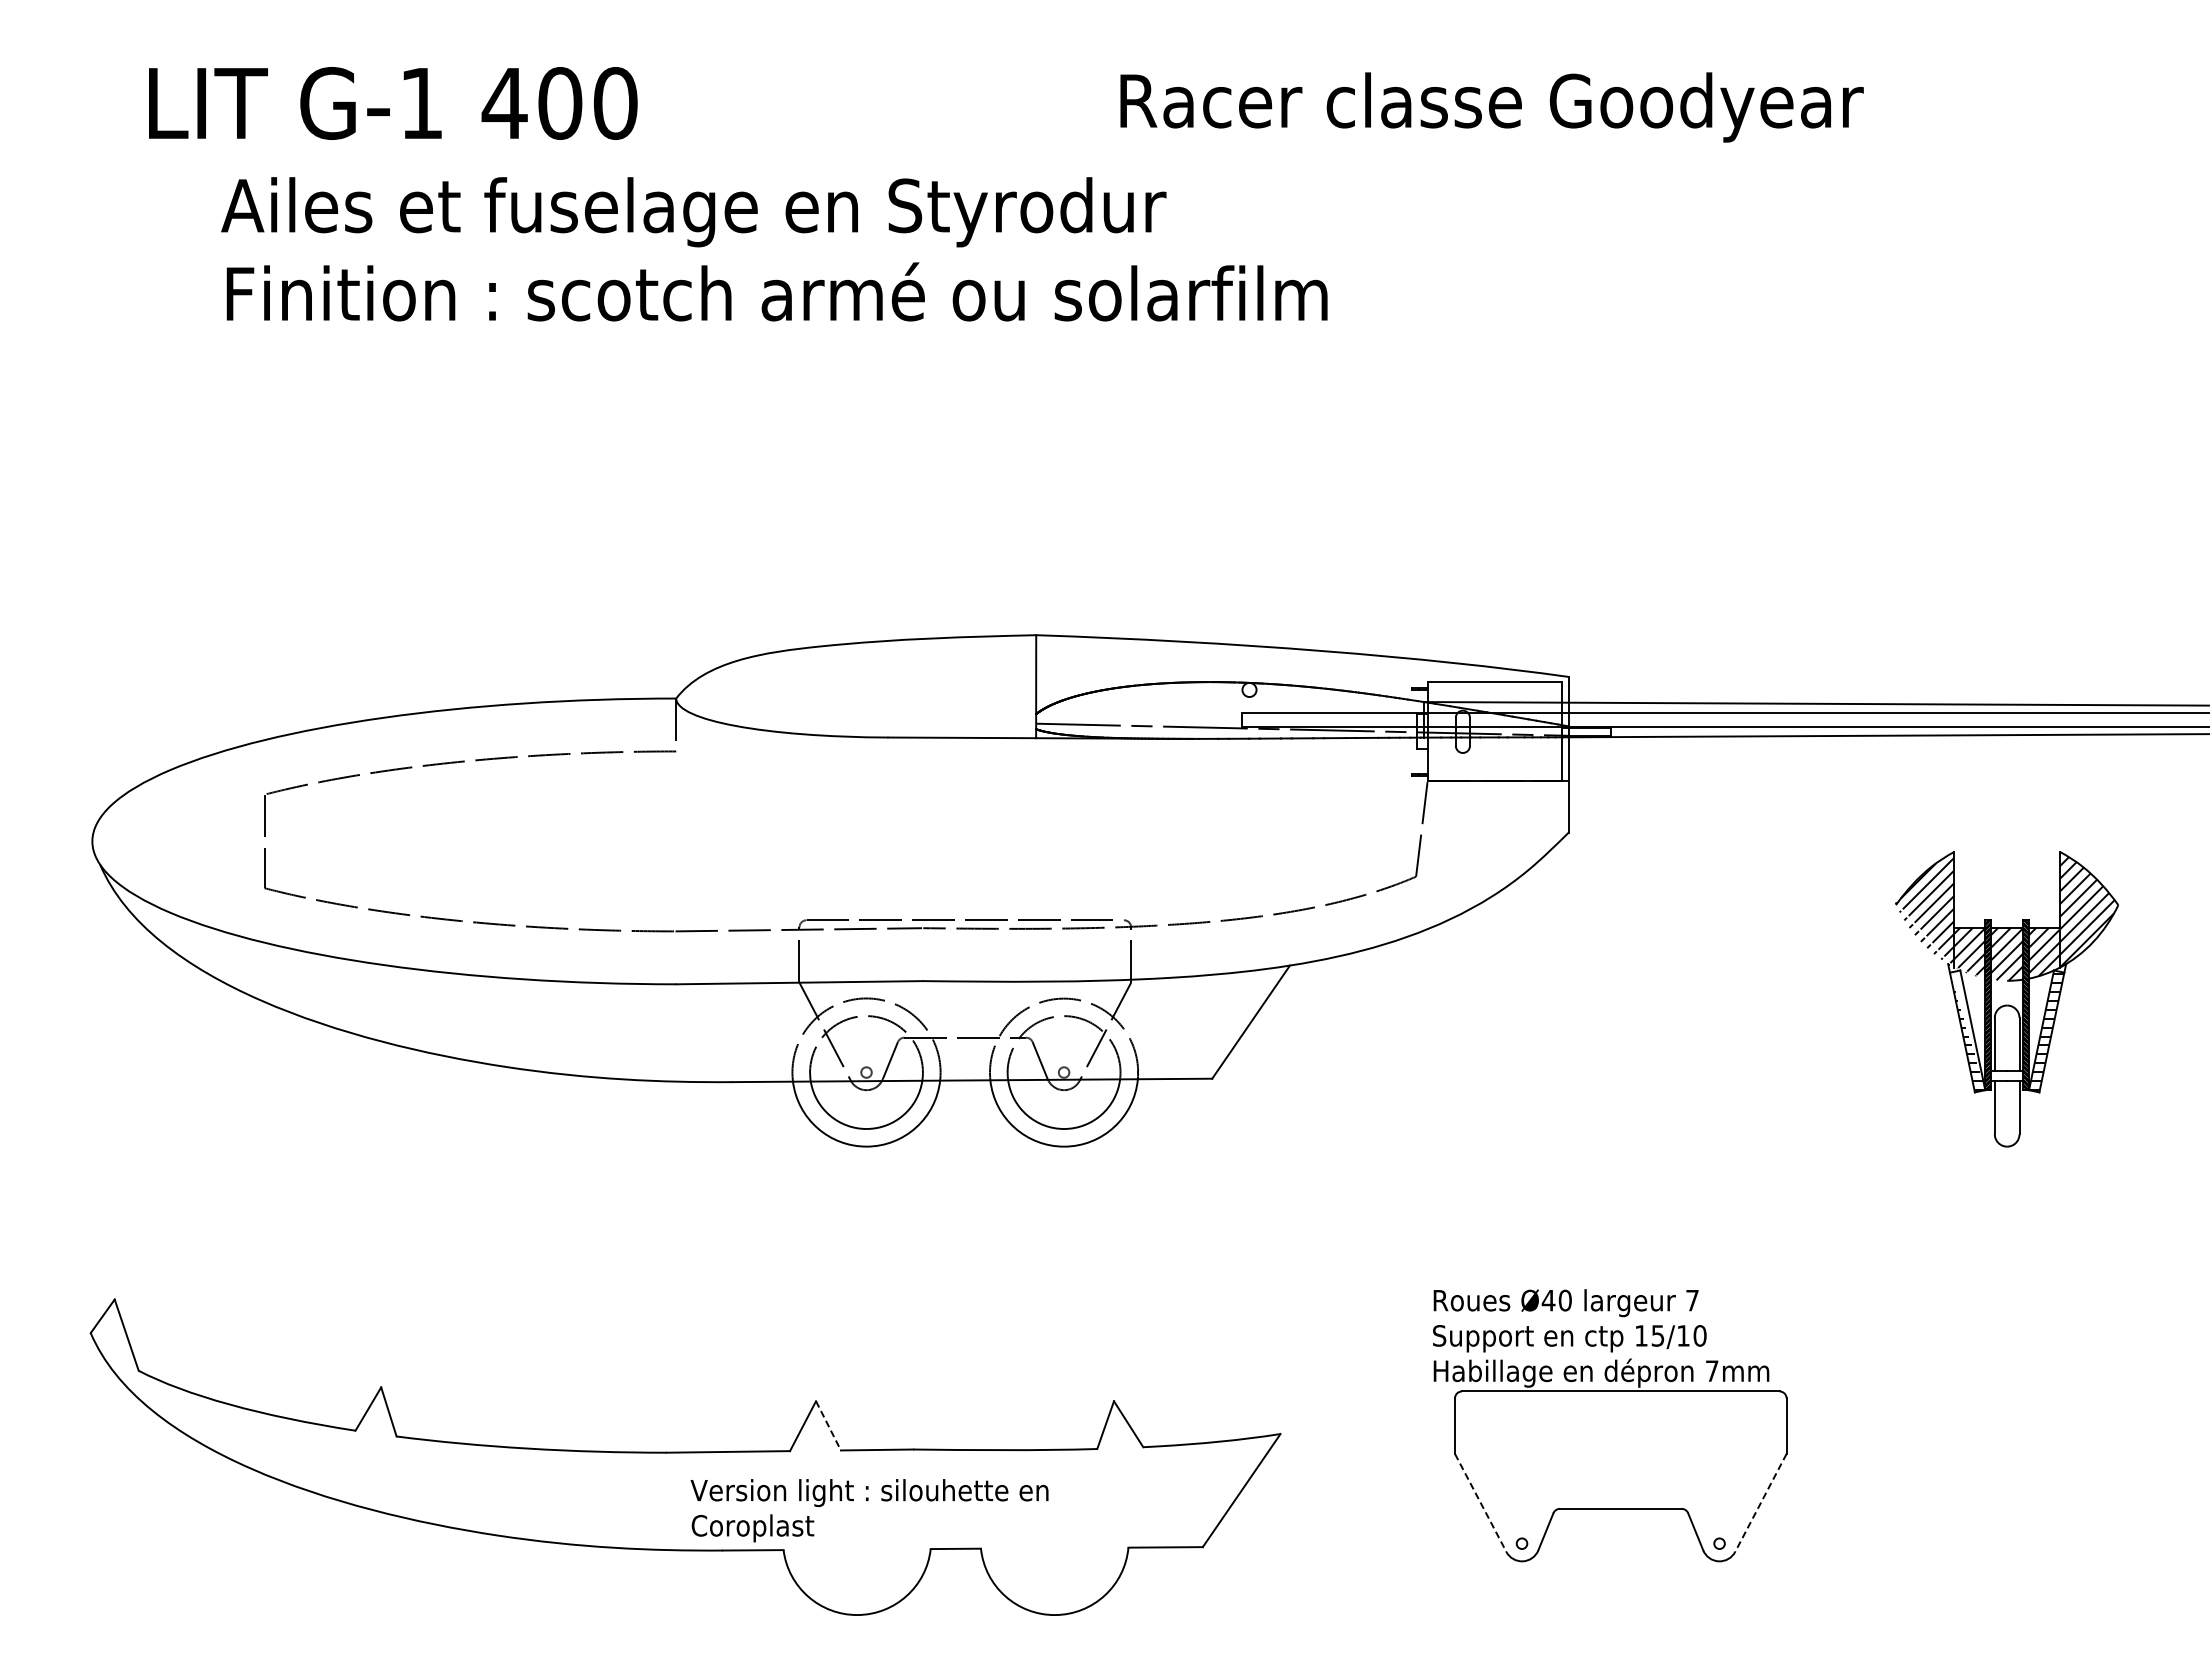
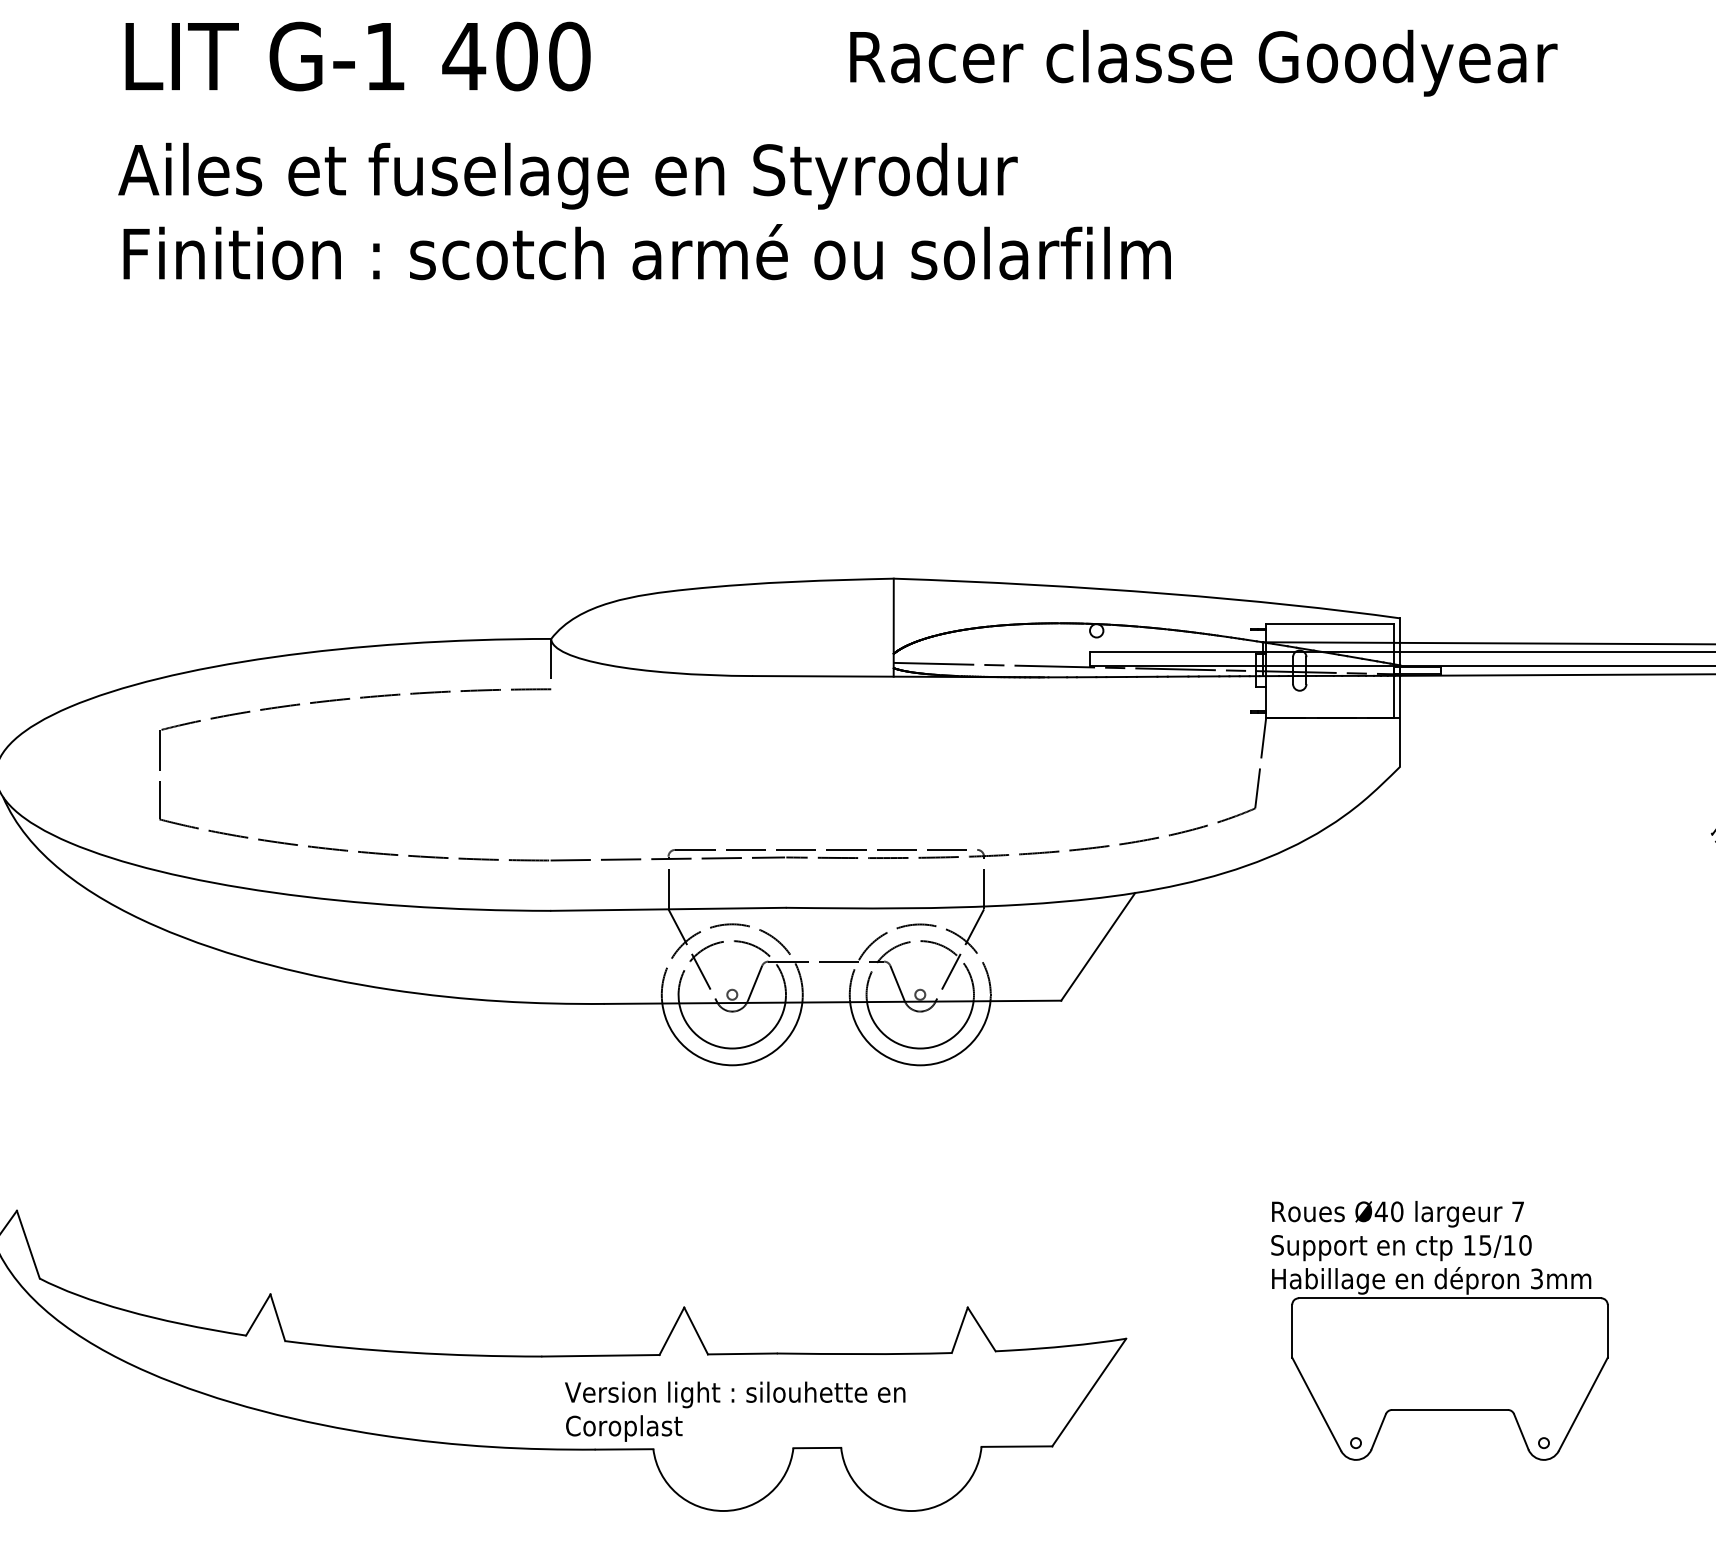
text: (393, 103) -> (358, 56), moved
text: (1491, 107) -> (1203, 63), moved
text: (1712, 1371) -> (1537, 1279), 7mm -> 3mm
line: (828, 1425) -> (696, 1330), dashed -> solid
line: (1480, 1503) -> (1316, 1404), dashed -> solid
line: (1760, 1503) -> (1582, 1404), dashed -> solid

